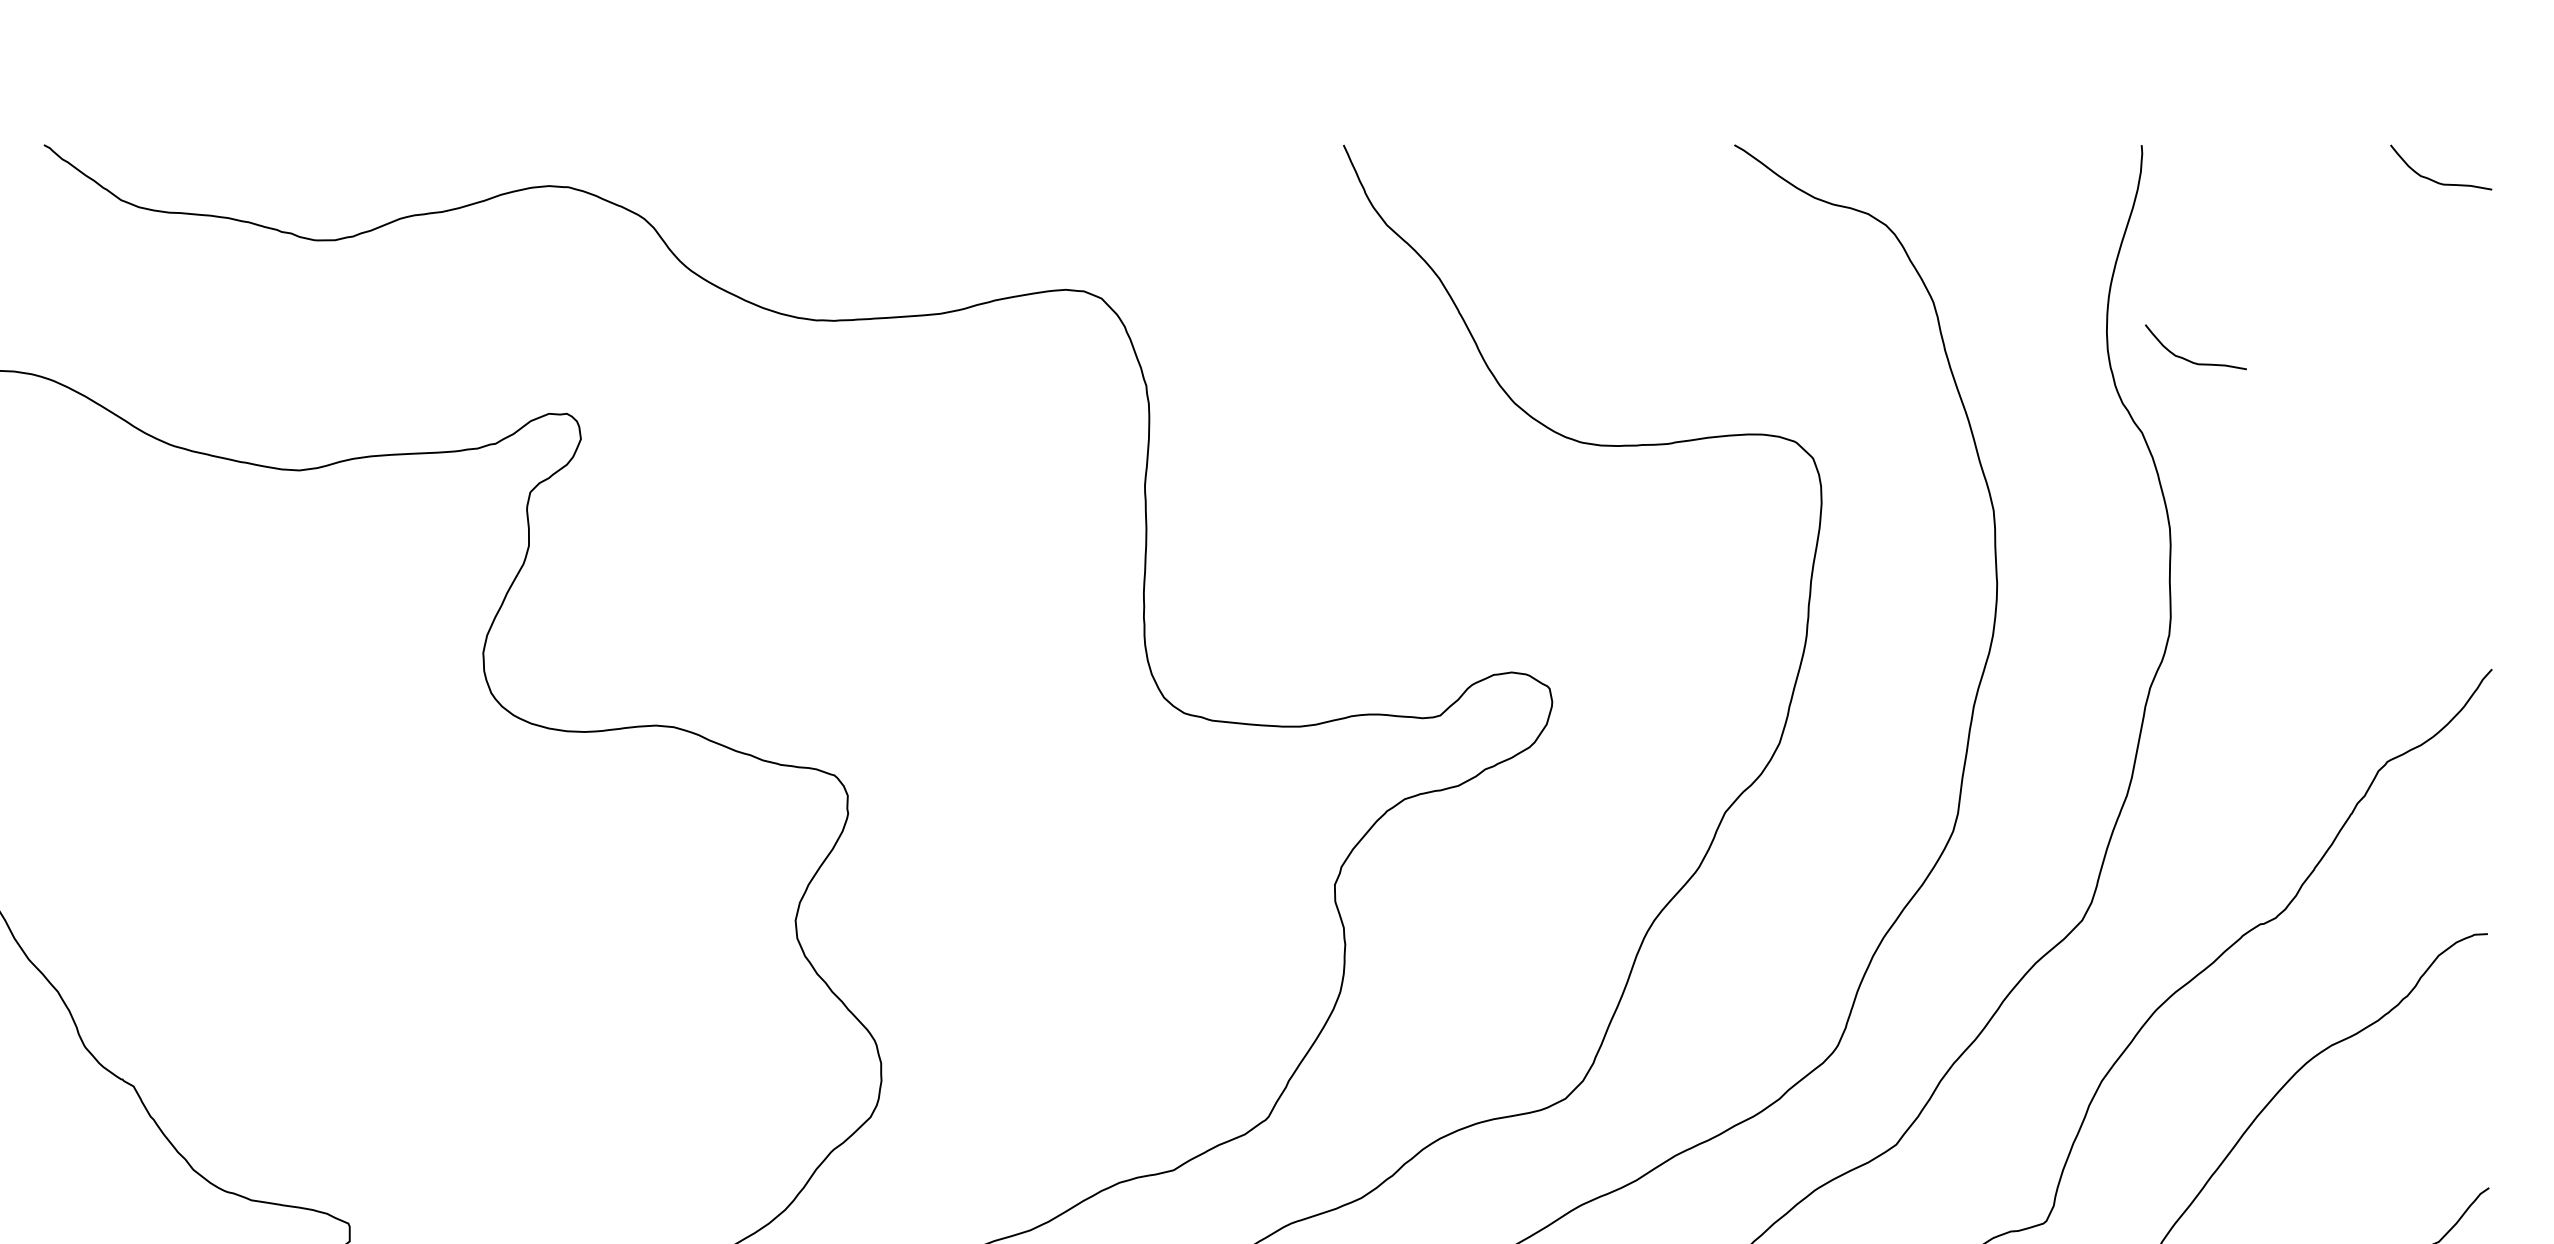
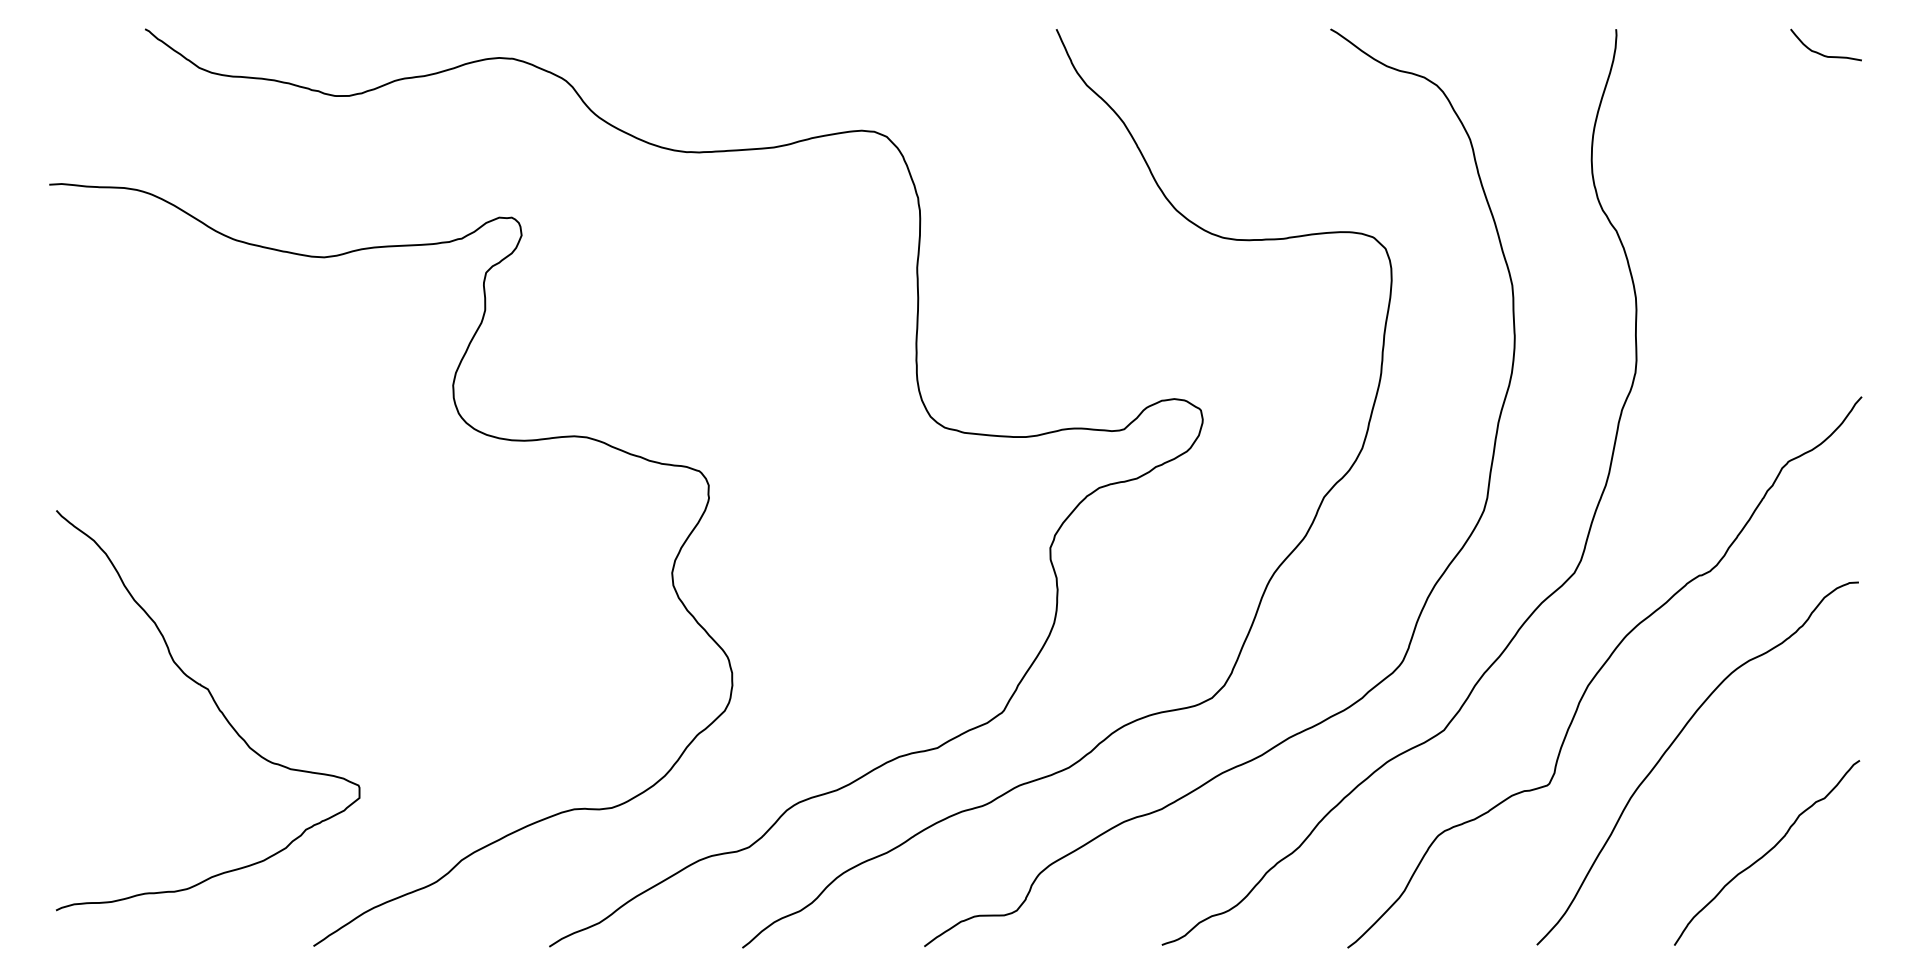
curve: (2189, 359) -> (1649, 179), removed

